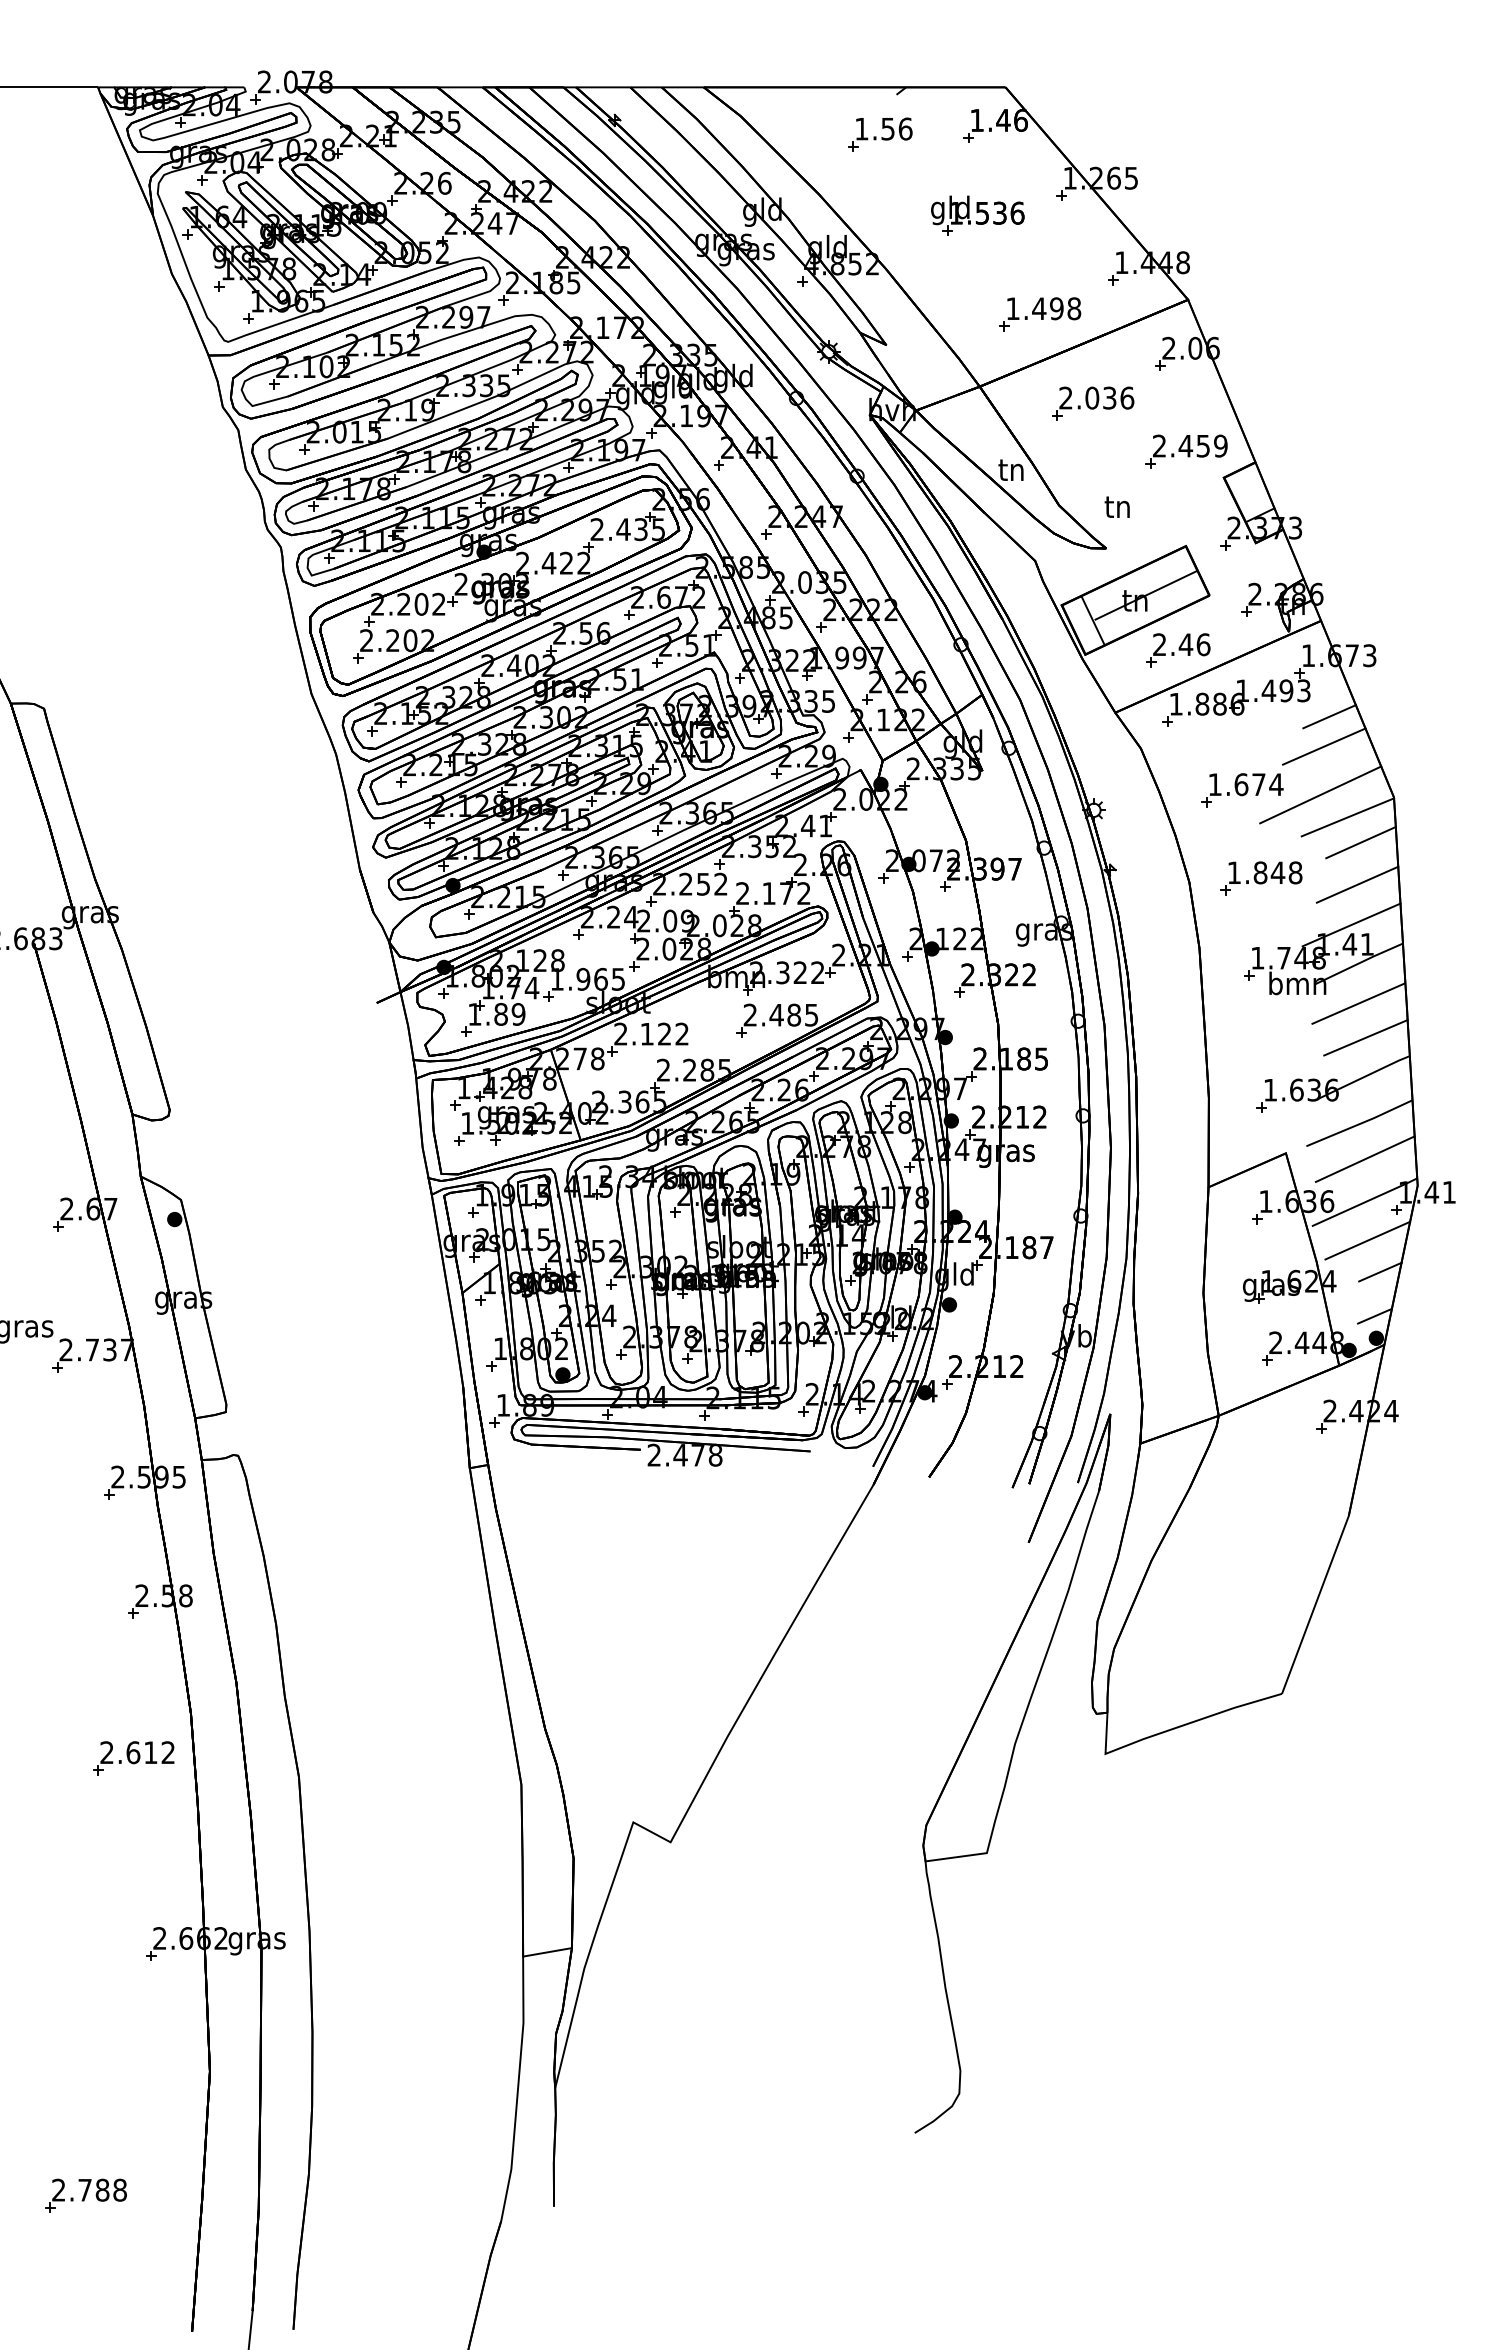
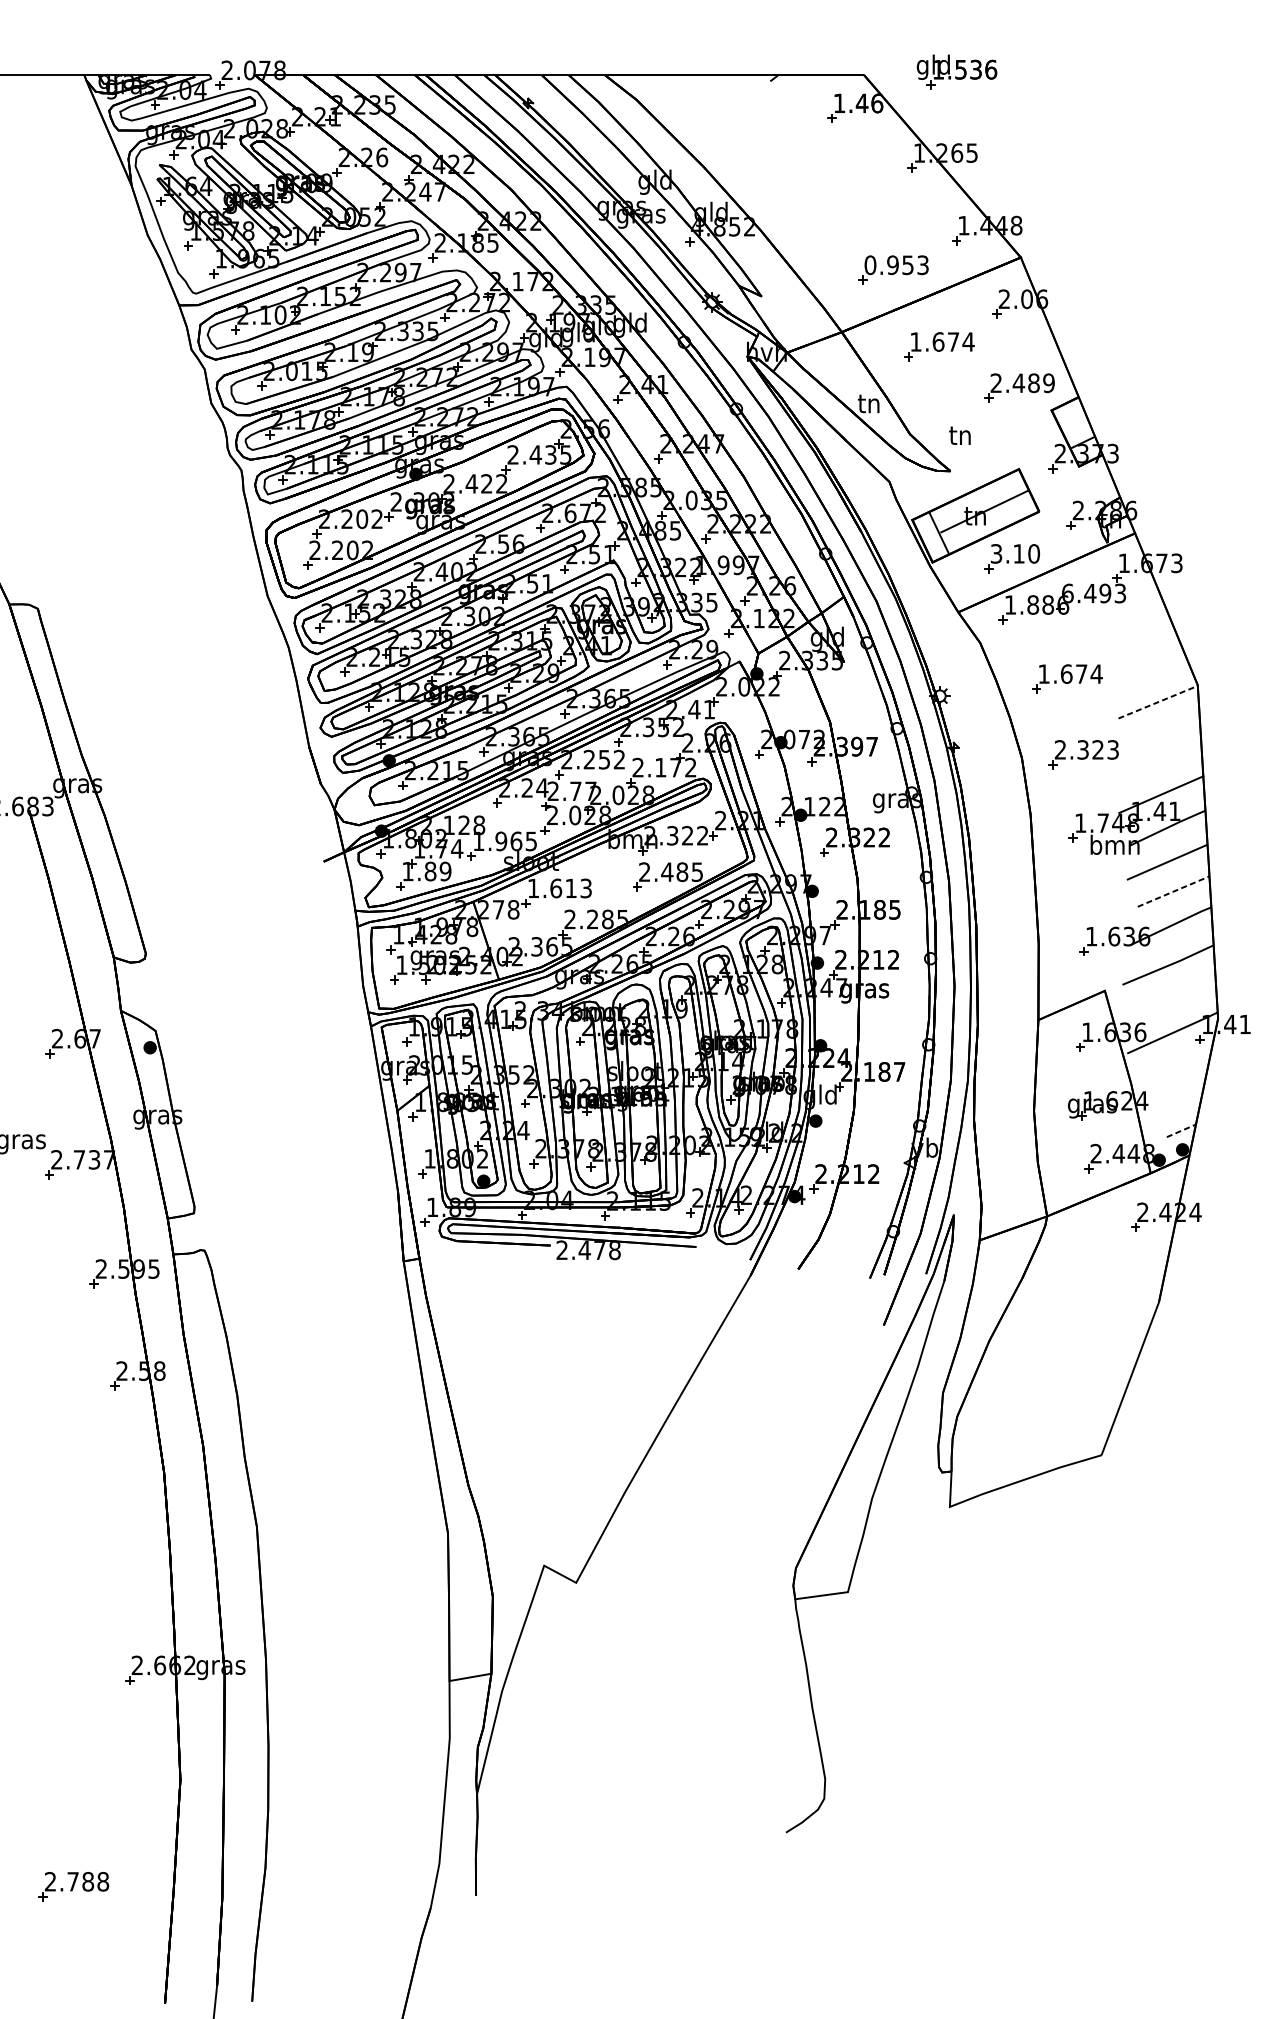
part: (880, 134) -> (756, 115), removed
part: (977, 215) -> (956, 71), moved
text: (1043, 308) -> (896, 265), 1.498 -> 0.953
text: (1096, 397) -> (942, 341), 2.036 -> 1.674
text: (1203, 445) -> (1034, 382), 2.459 -> 2.489
text: (1181, 644) -> (1015, 553), 2.46 -> 3.10
text: (1242, 690) -> (1067, 593), 1.493 -> 6.493
line: (1329, 716) -> (1142, 615), removed
line: (1324, 746) -> (1138, 641), removed
line: (1320, 794) -> (1134, 682), removed
line: (1347, 817) -> (1157, 702), solid -> dashed
line: (1360, 842) -> (1168, 723), removed
text: (1264, 872) -> (1086, 749), 1.848 -> 2.323
line: (1357, 884) -> (1166, 759), removed
text: (678, 920) -> (582, 790), 2.09 -> 2.77
text: (651, 1033) -> (559, 887), 2.122 -> 1.613
line: (1366, 1037) -> (1174, 891), solid -> dashed
line: (1364, 1158) -> (1172, 995), removed
line: (1367, 1240) -> (1174, 1065), removed
line: (1380, 1271) -> (1186, 1092), removed
line: (1375, 1316) -> (1181, 1131), solid -> dashed
part: (133, 1758) -> (114, 1510), removed

